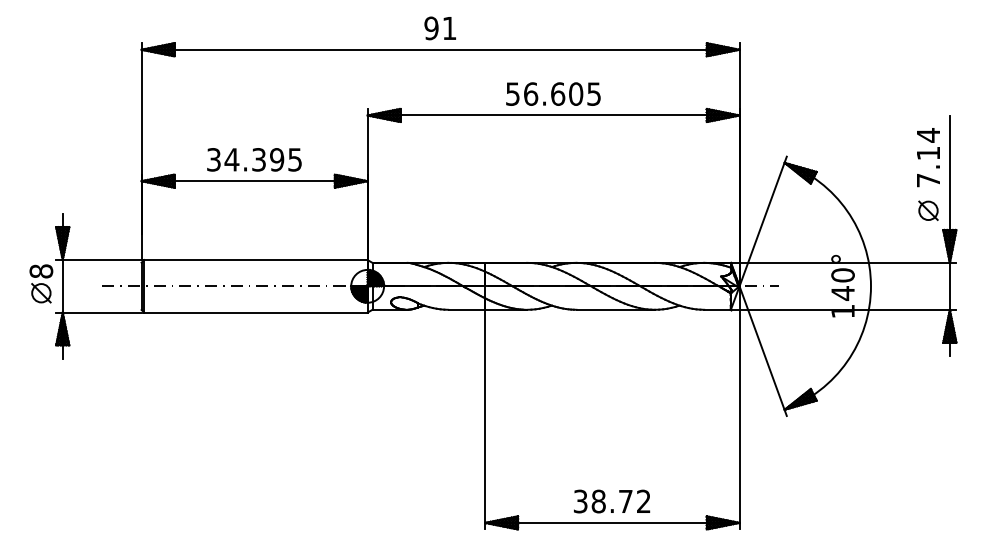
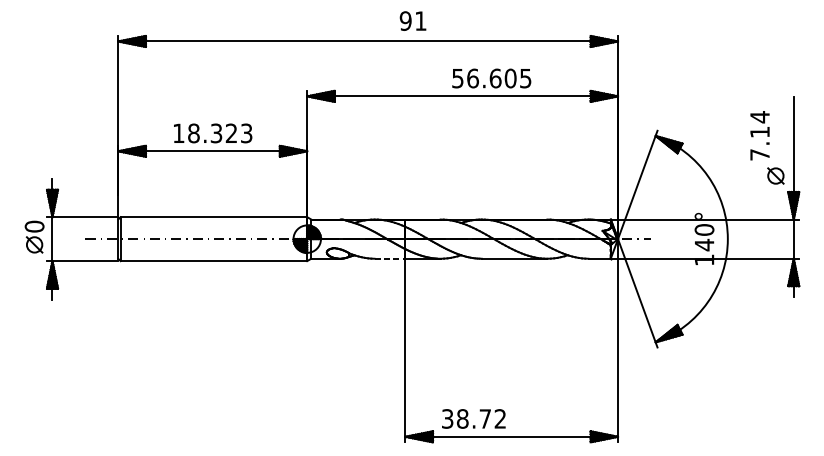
text: (439, 28) -> (412, 21), moved
text: (553, 93) -> (491, 78), moved
text: (928, 157) -> (760, 135), moved
text: (254, 159) -> (212, 133), 34.395 -> 18.323
text: (40, 271) -> (33, 226), 8 -> 0
line: (467, 309) -> (390, 258), solid -> dashed
text: (612, 501) -> (474, 418), moved

